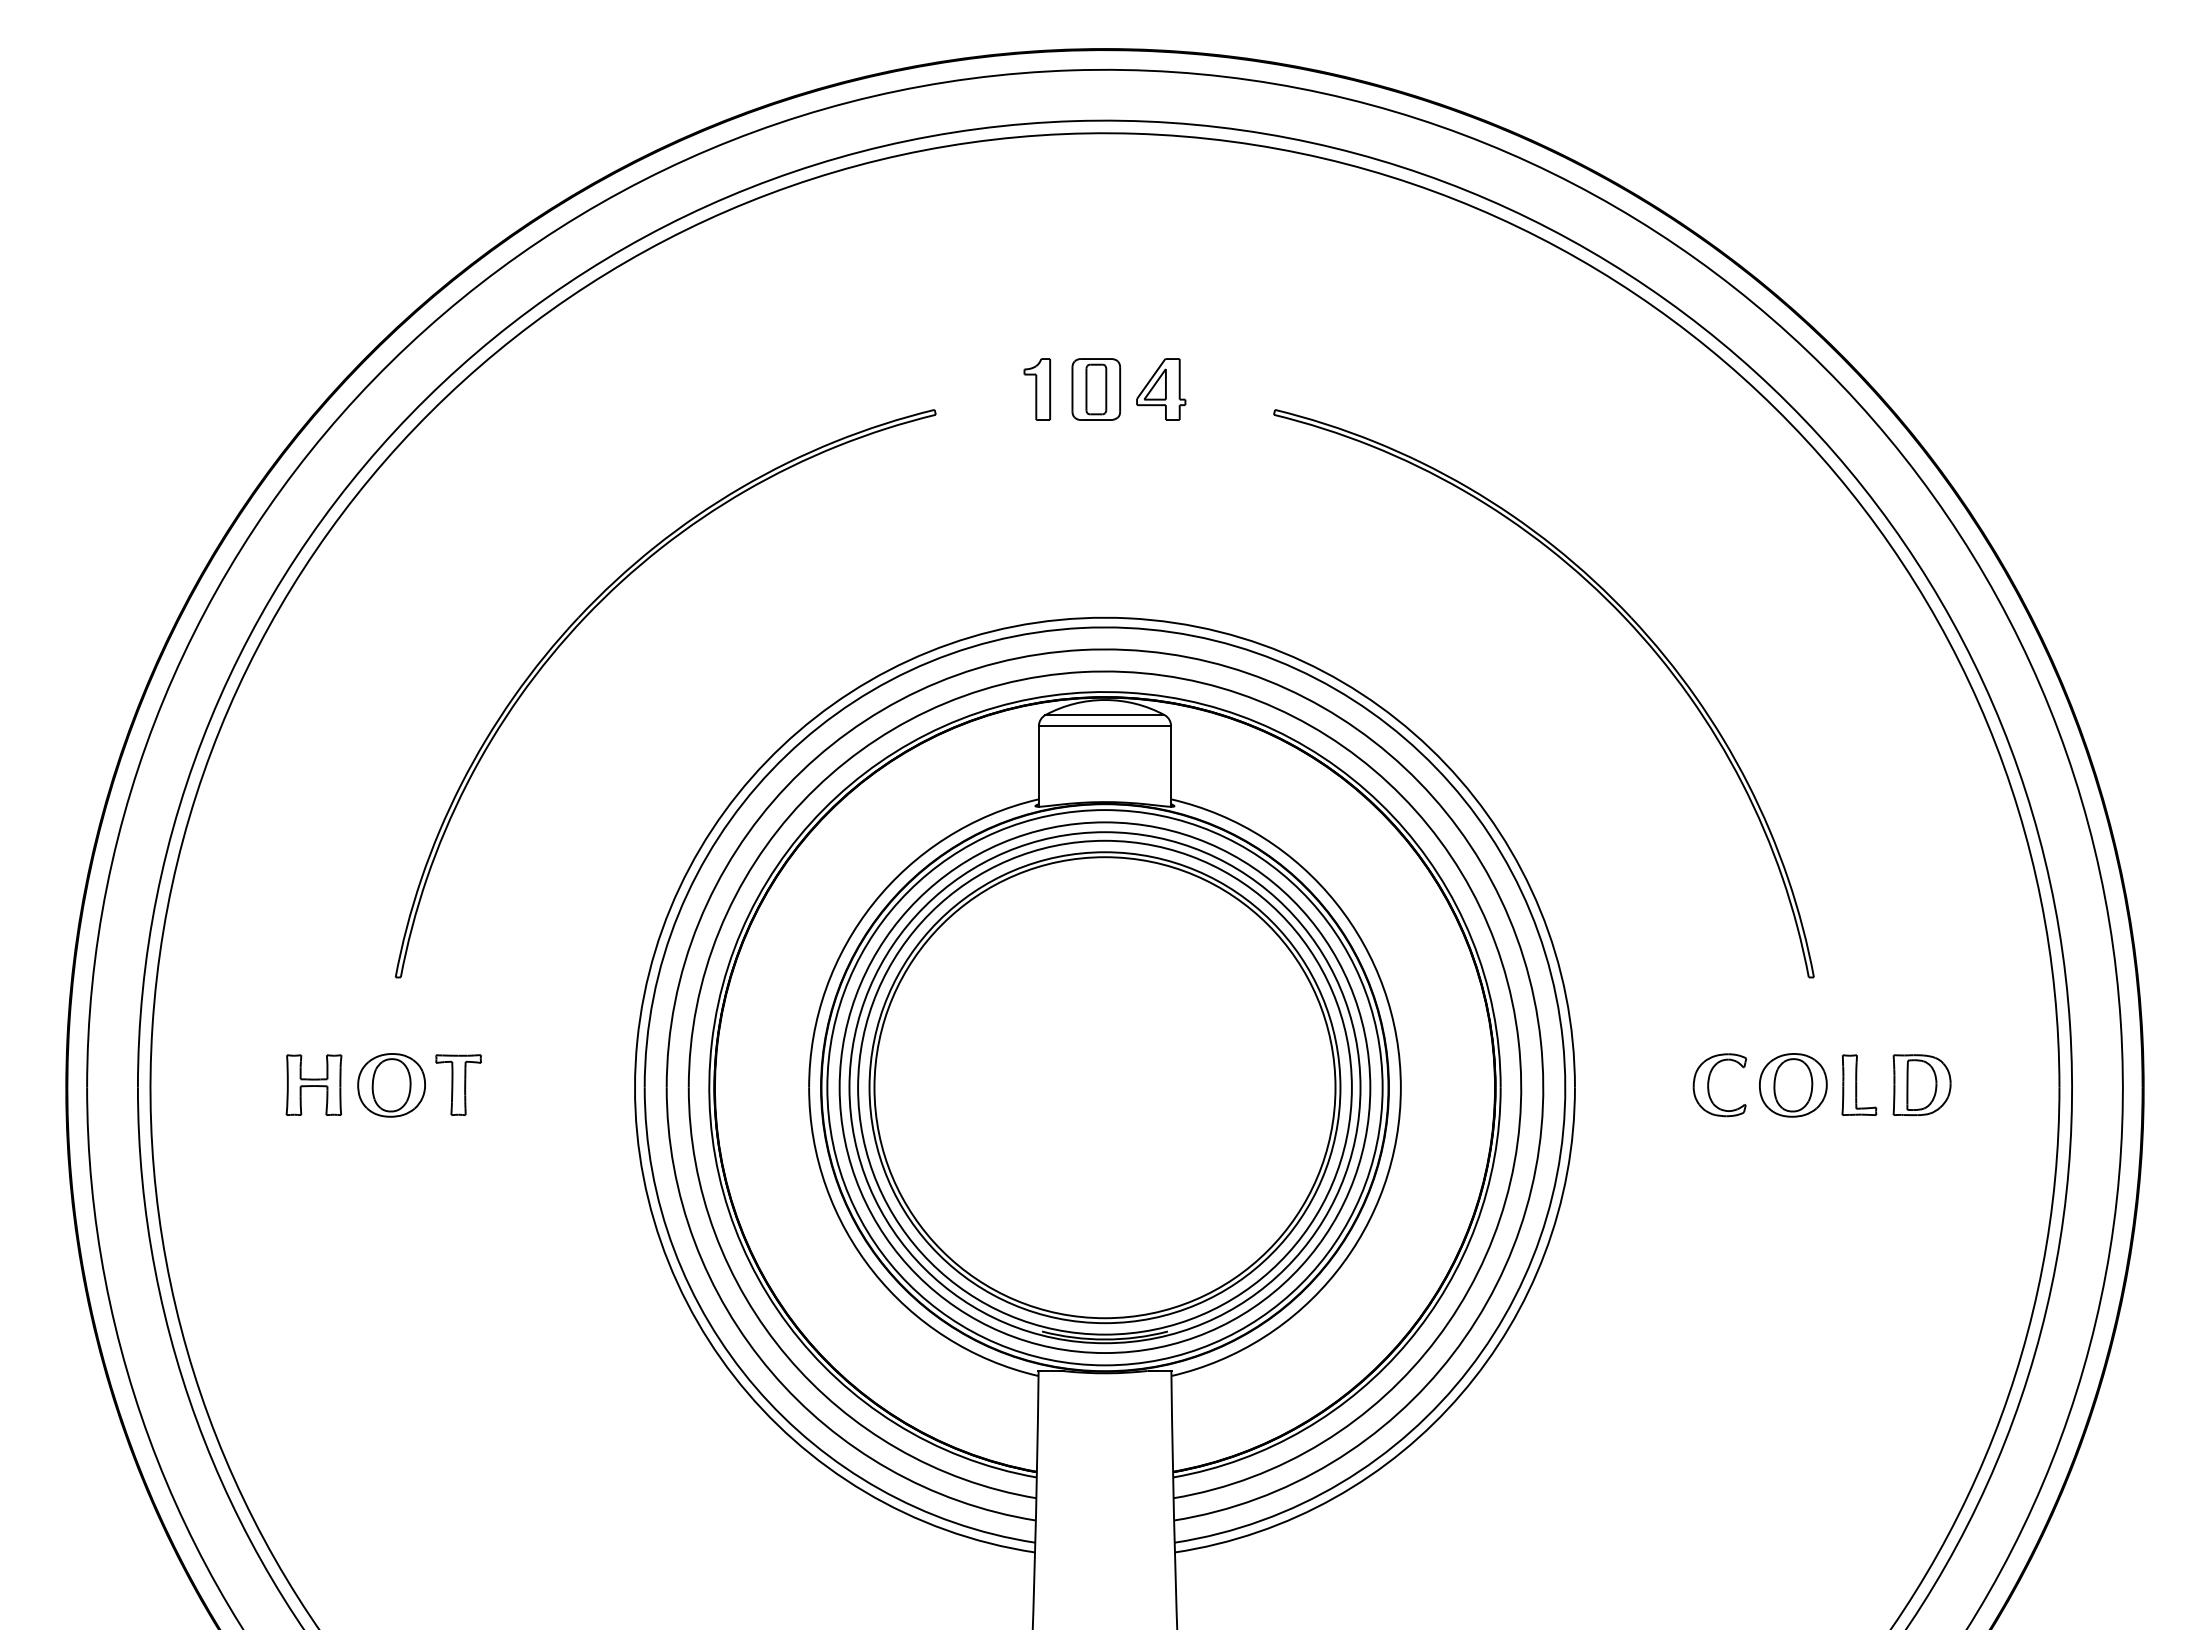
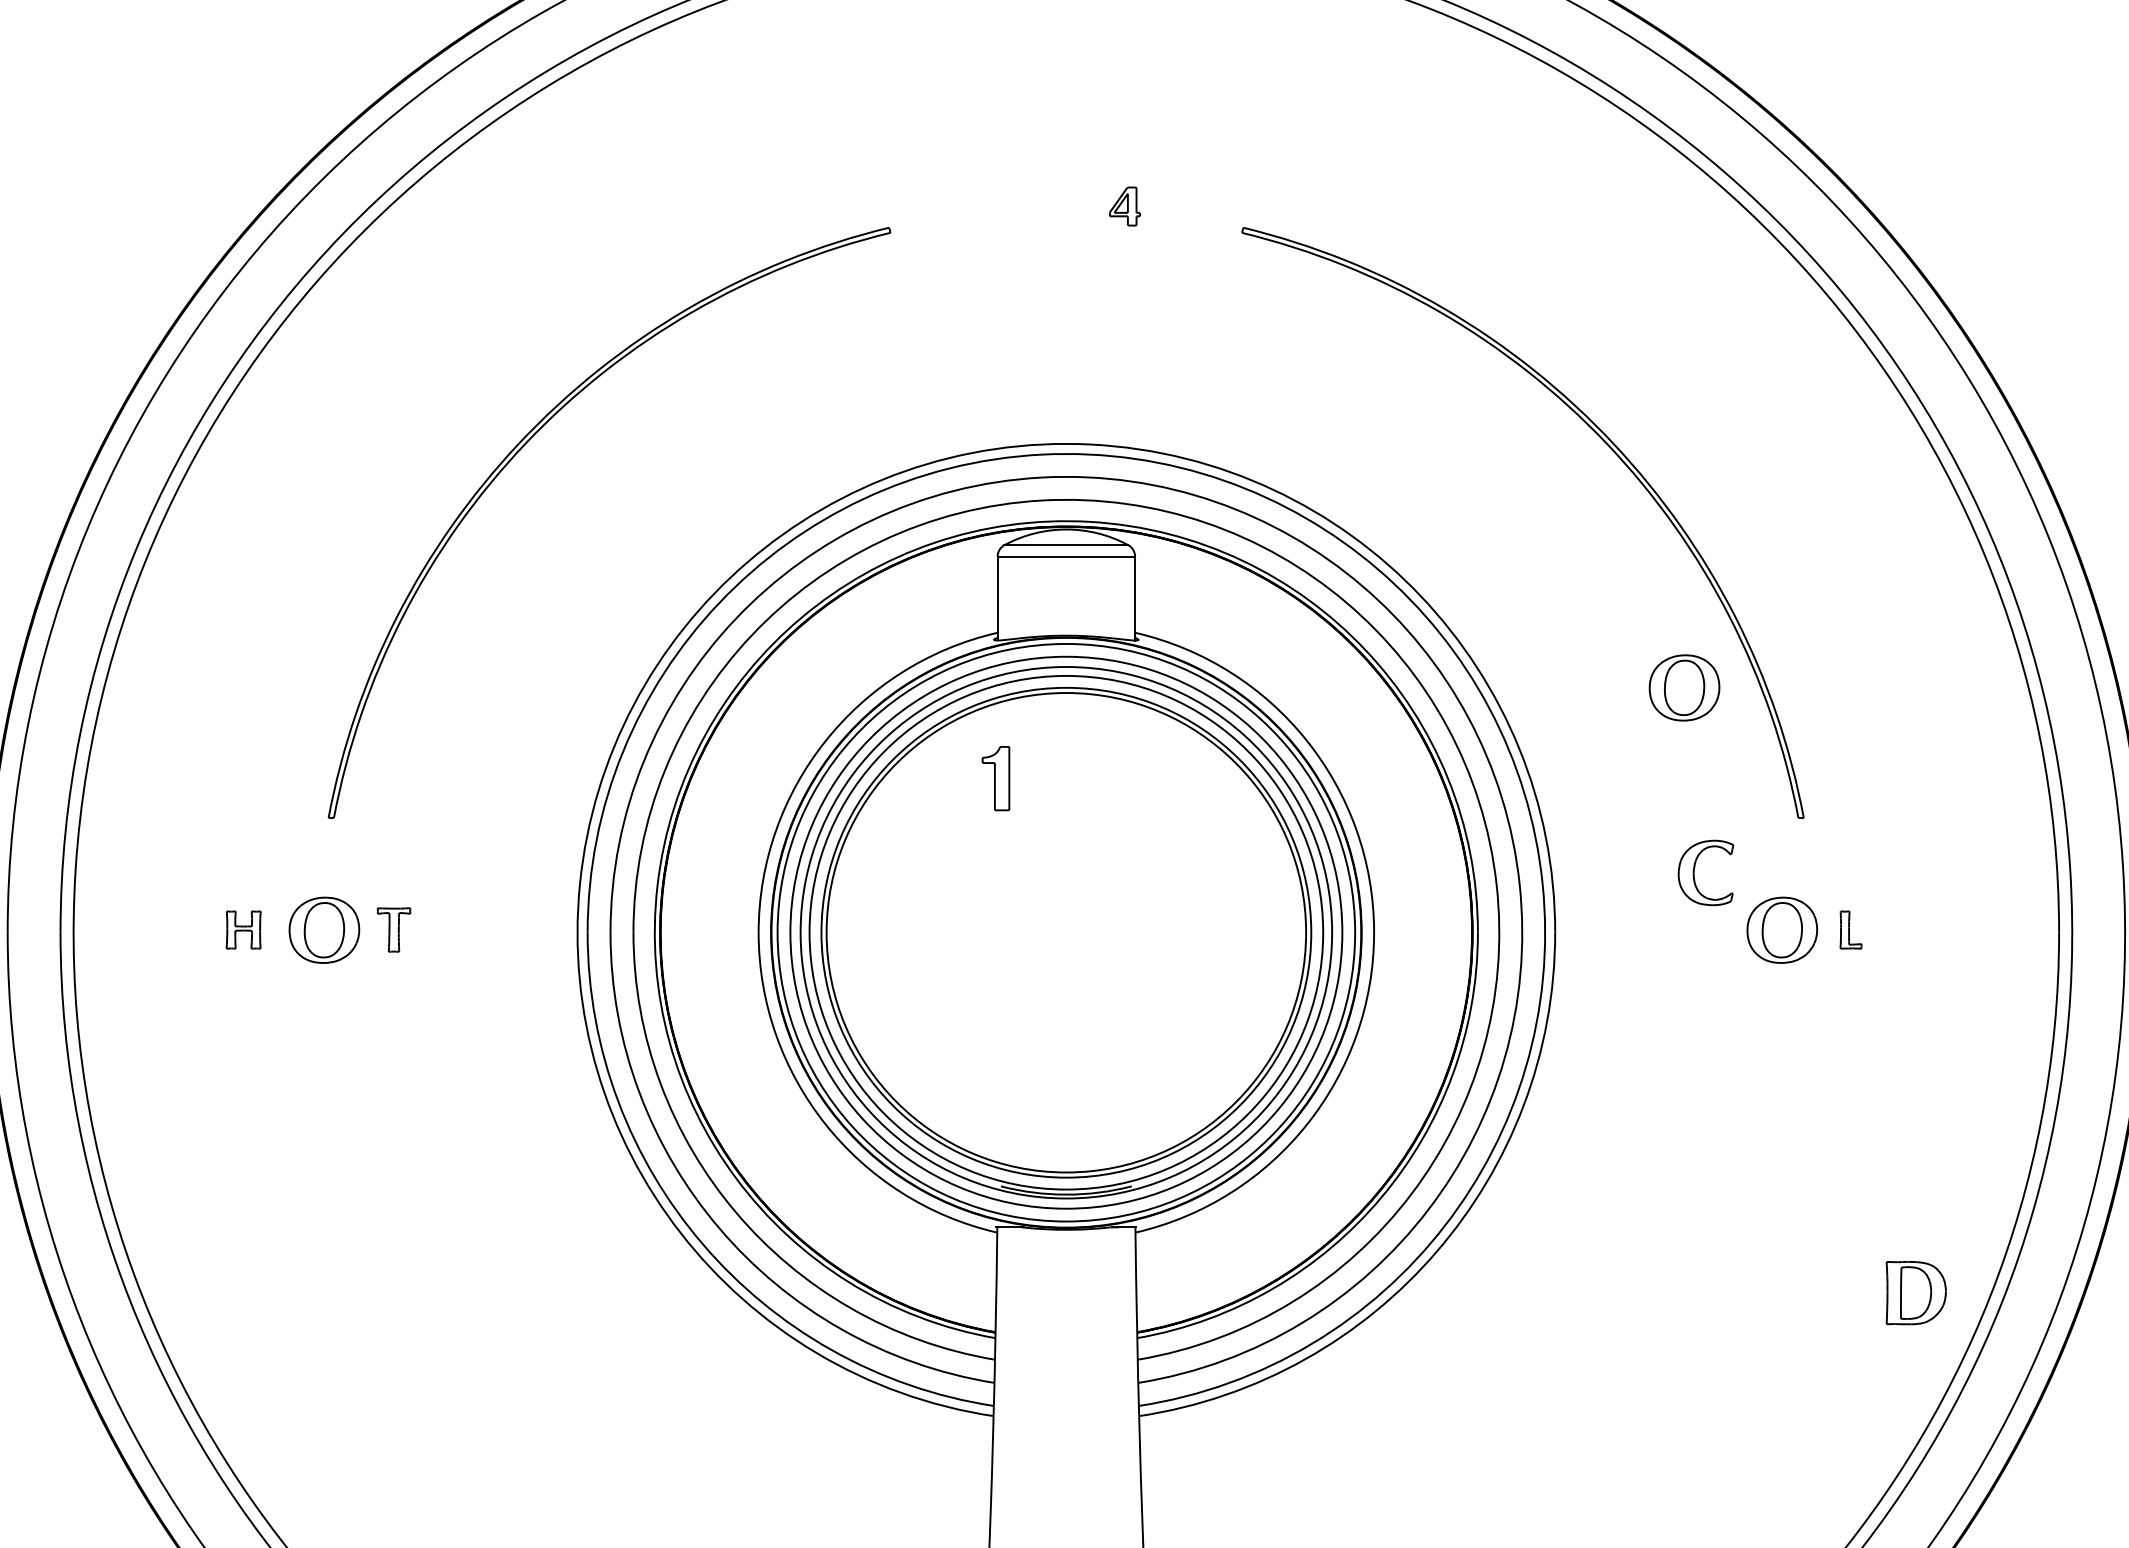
part: (1037, 389) -> (996, 778), moved
part: (1096, 389) -> (1057, 206), removed
part: (1161, 389) -> (1125, 206), size x0.6
part: (1699, 852) -> (1684, 688), added
part: (313, 1084) -> (243, 929), size x0.6
part: (458, 1084) -> (393, 929), size x0.7
part: (1859, 1084) -> (1851, 929), size x0.6
part: (1921, 1084) -> (1915, 1292), moved
part: (1709, 1085) -> (1695, 873), moved

